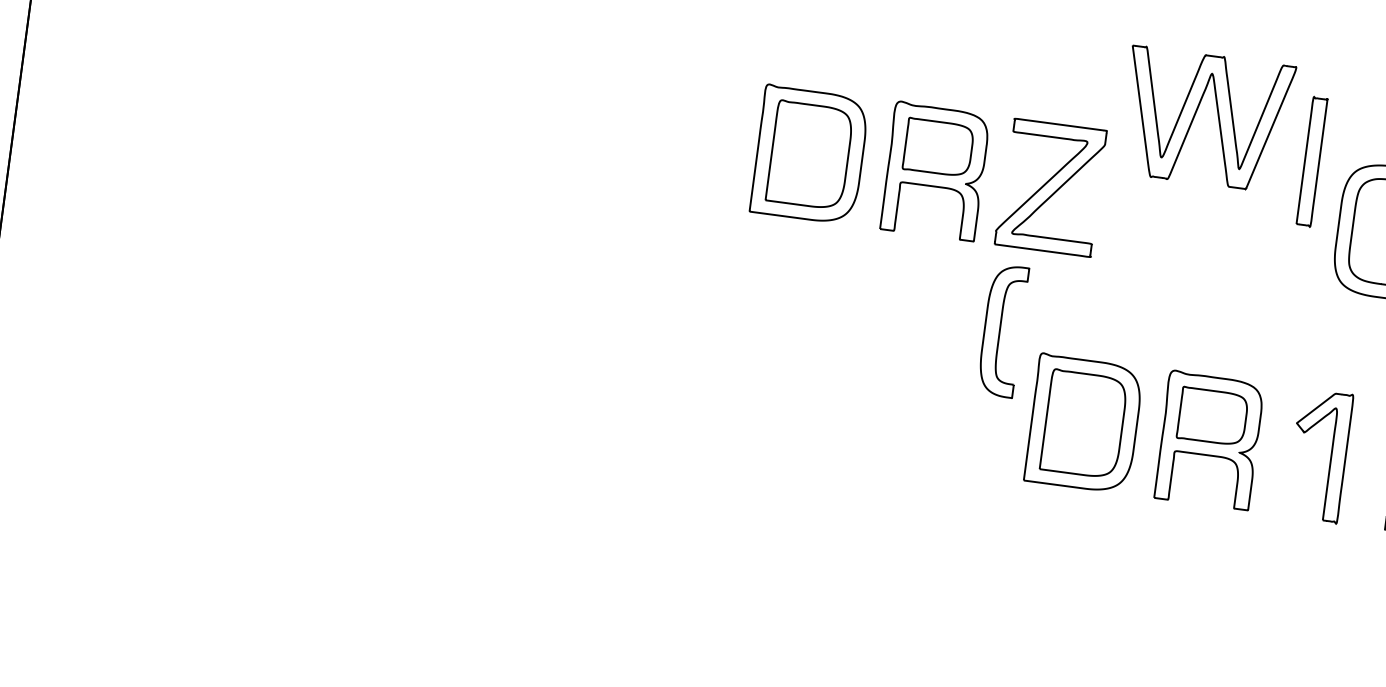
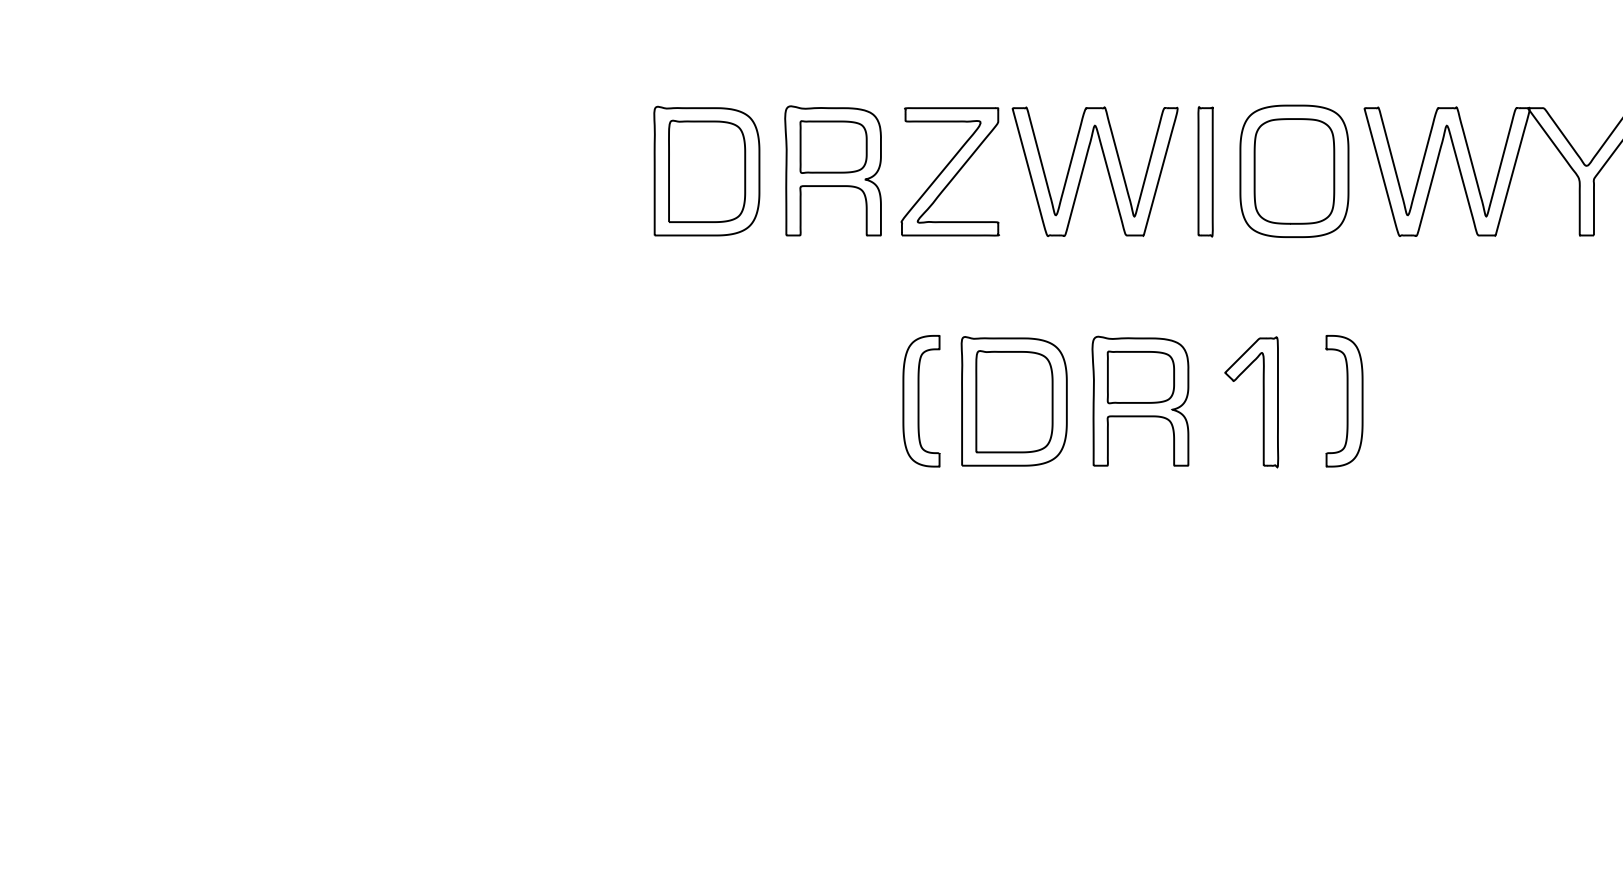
part: (1196, 114) -> (1084, 168), moved
part: (1311, 161) -> (1205, 171), moved
part: (1002, 331) -> (921, 401), moved

